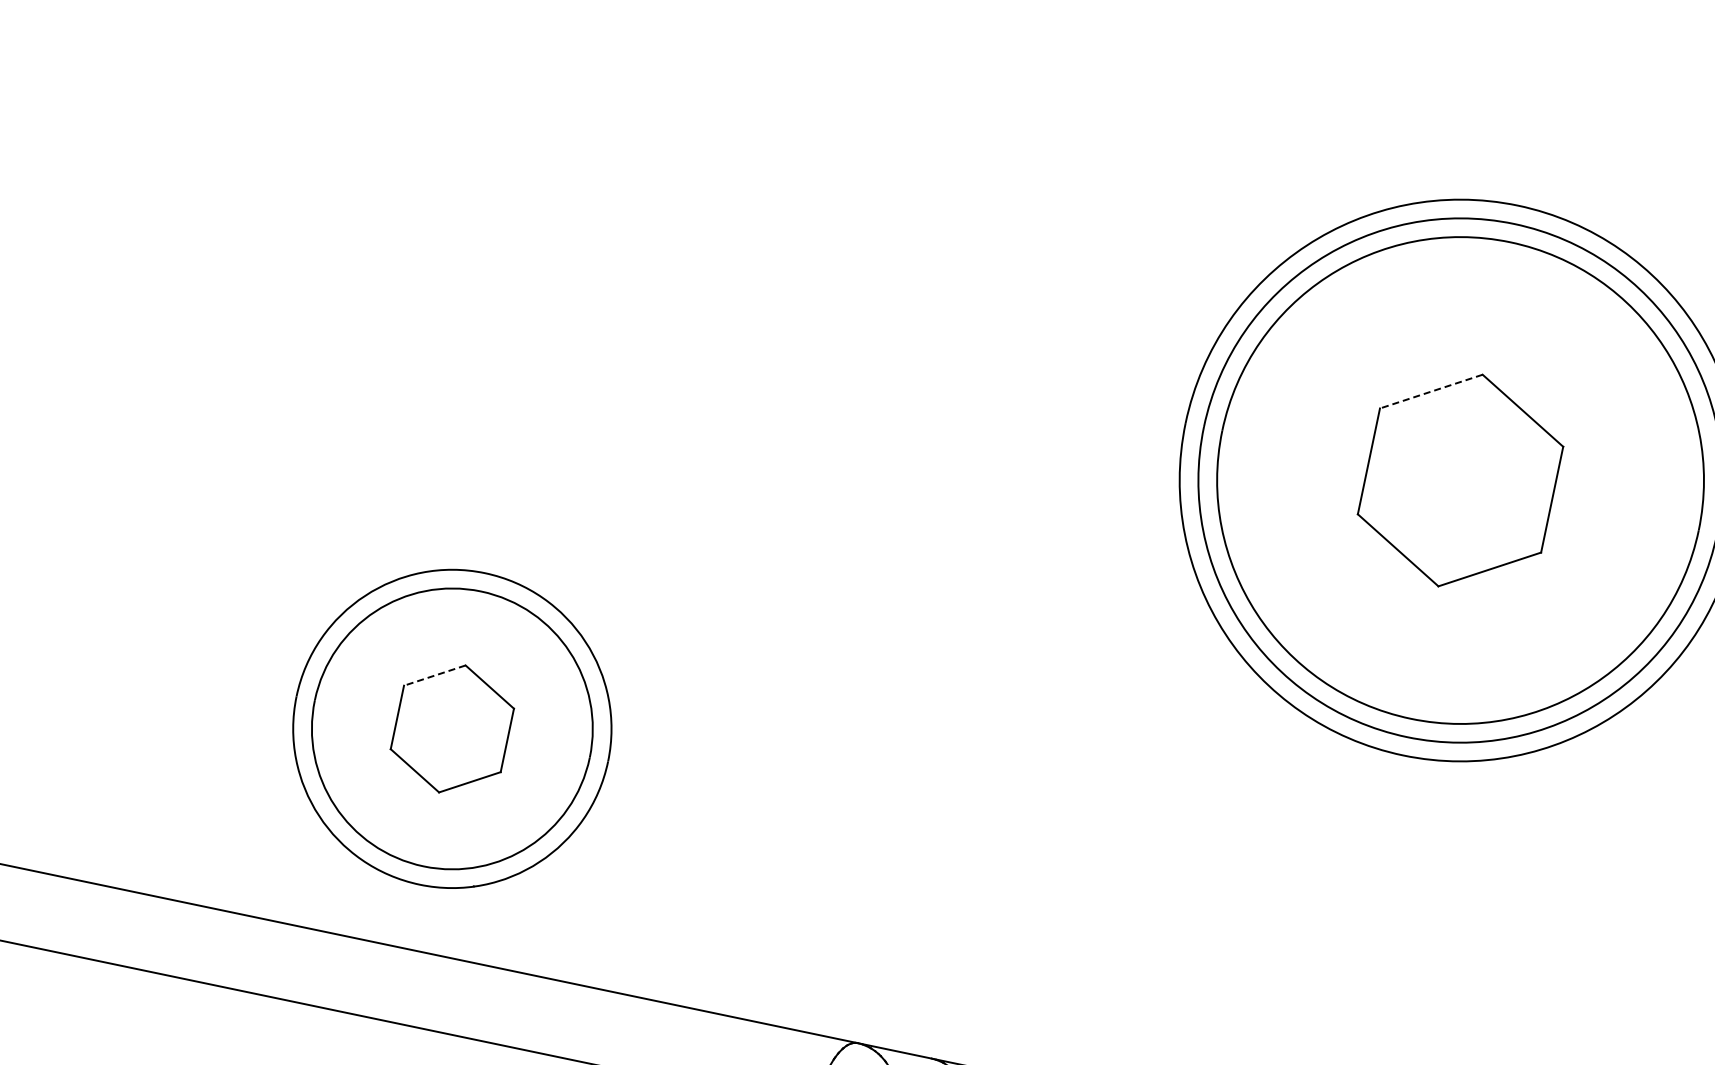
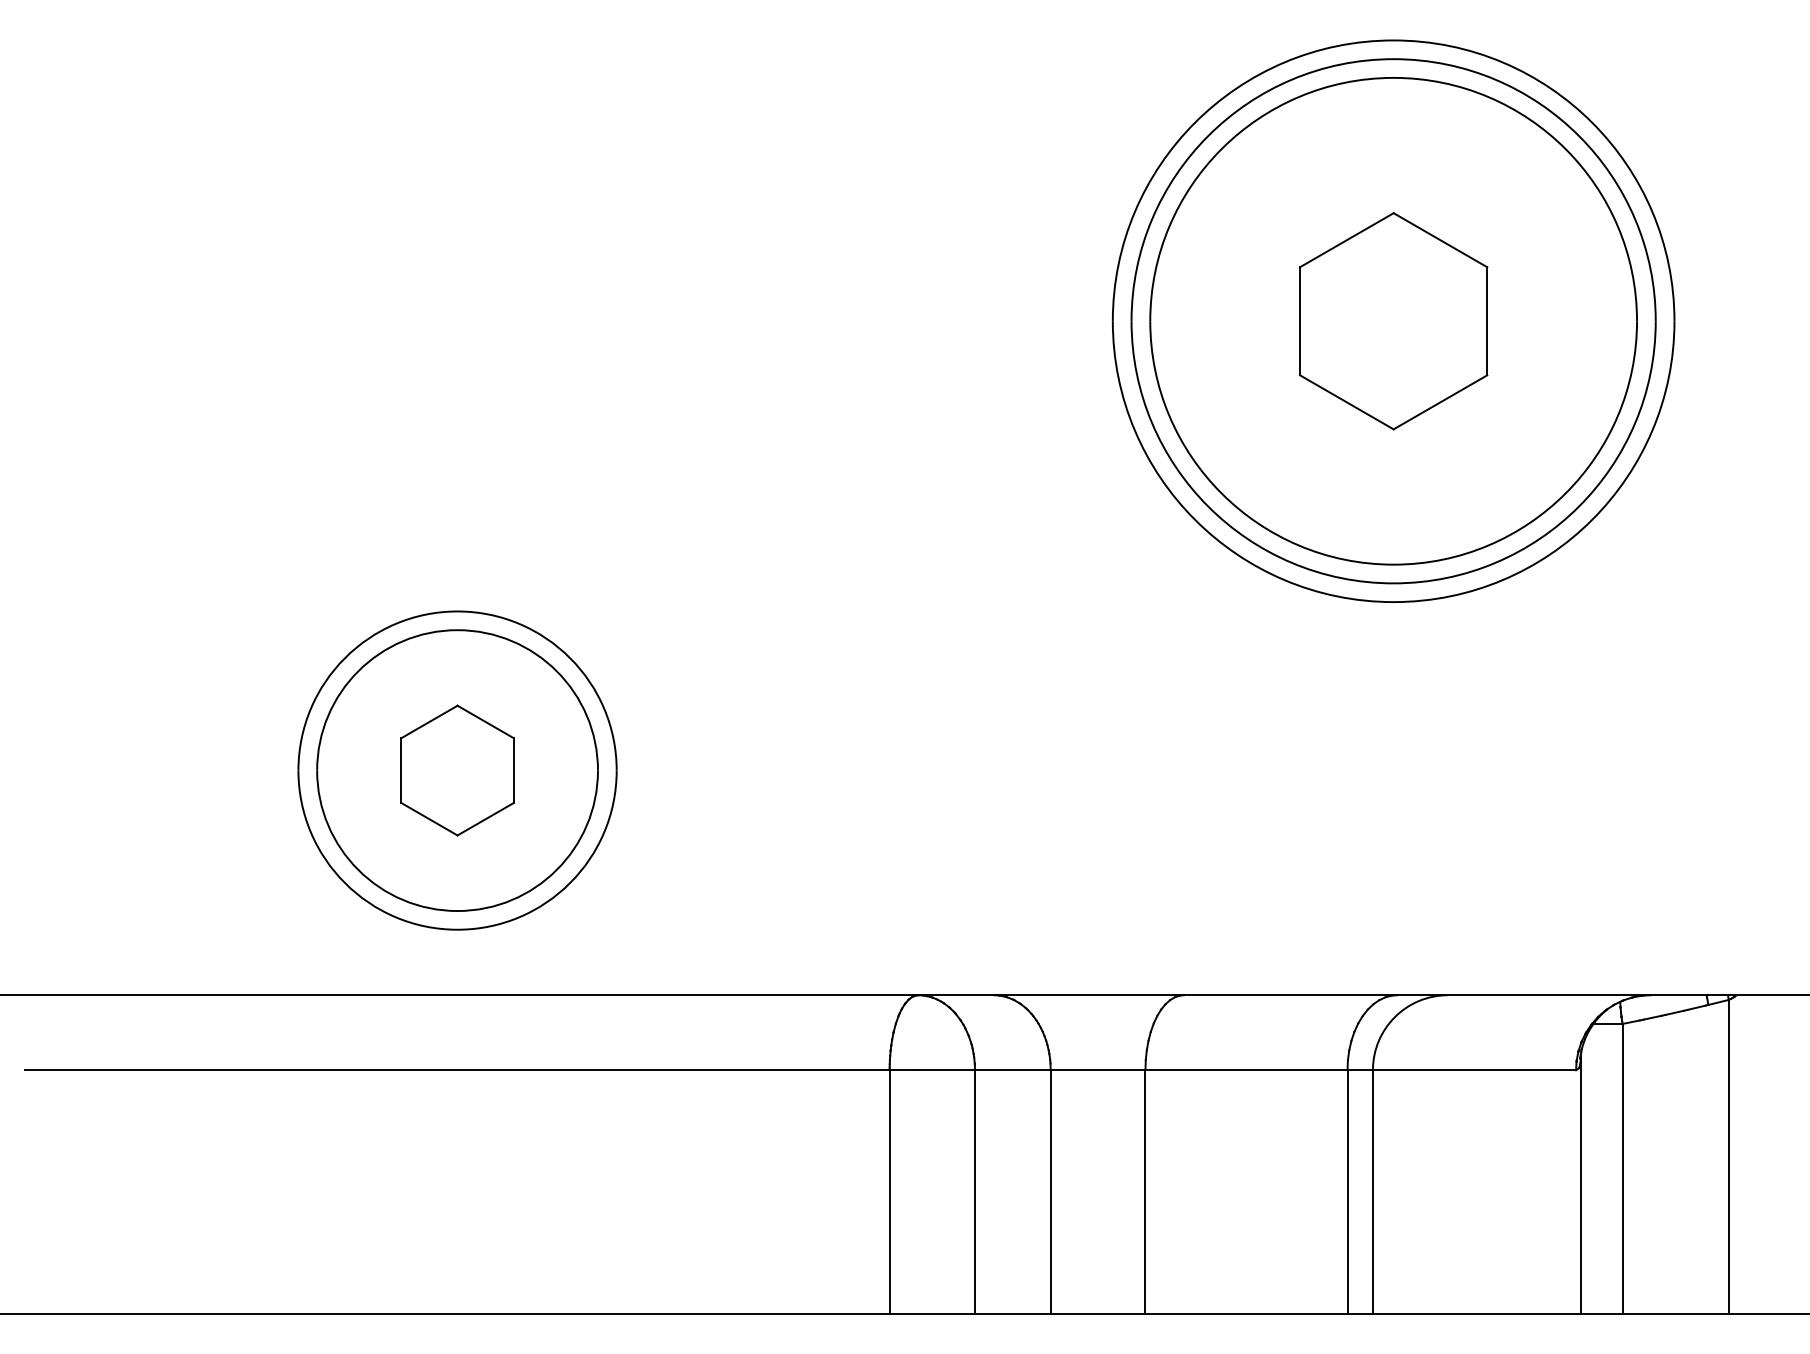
line: (1430, 391) -> (1346, 240), dashed -> solid
line: (434, 676) -> (429, 722), dashed -> solid

